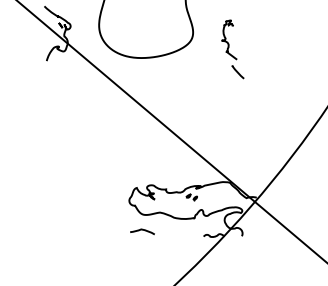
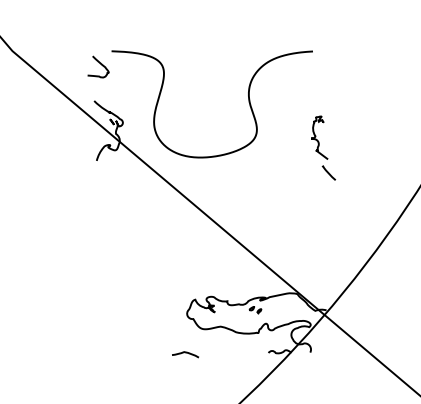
part: (232, 48) -> (323, 147), moved
curve: (142, 230) -> (185, 353), moved

